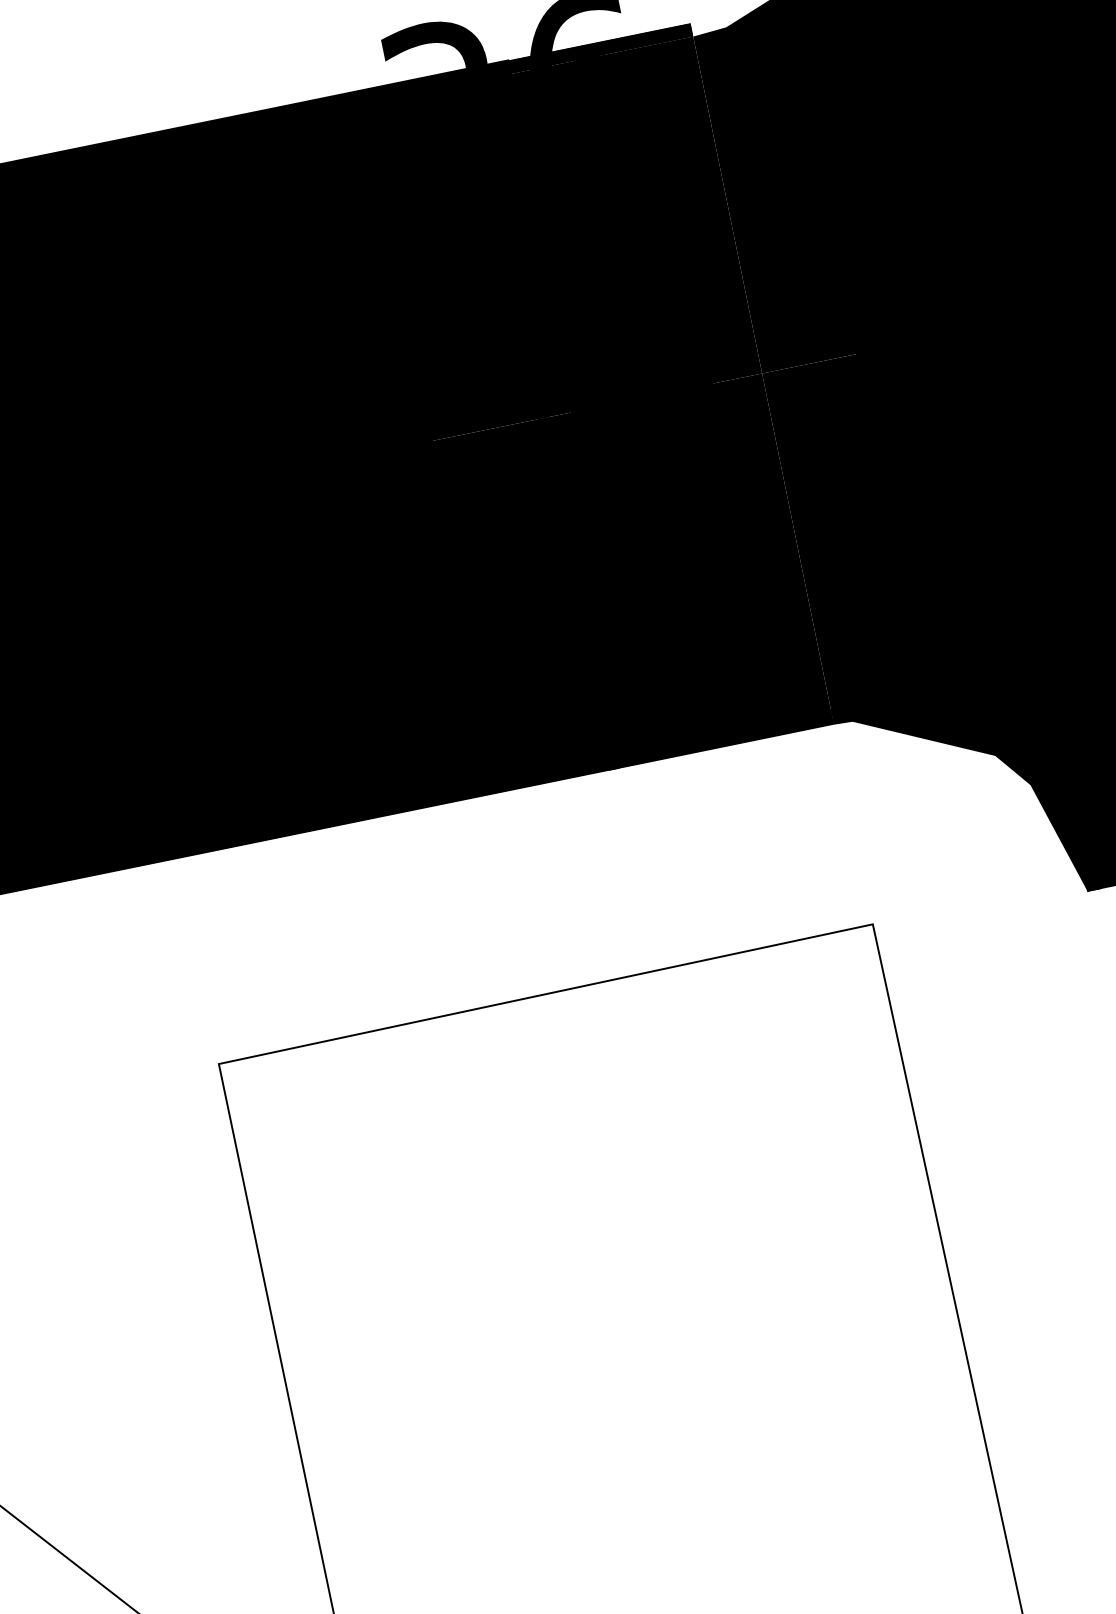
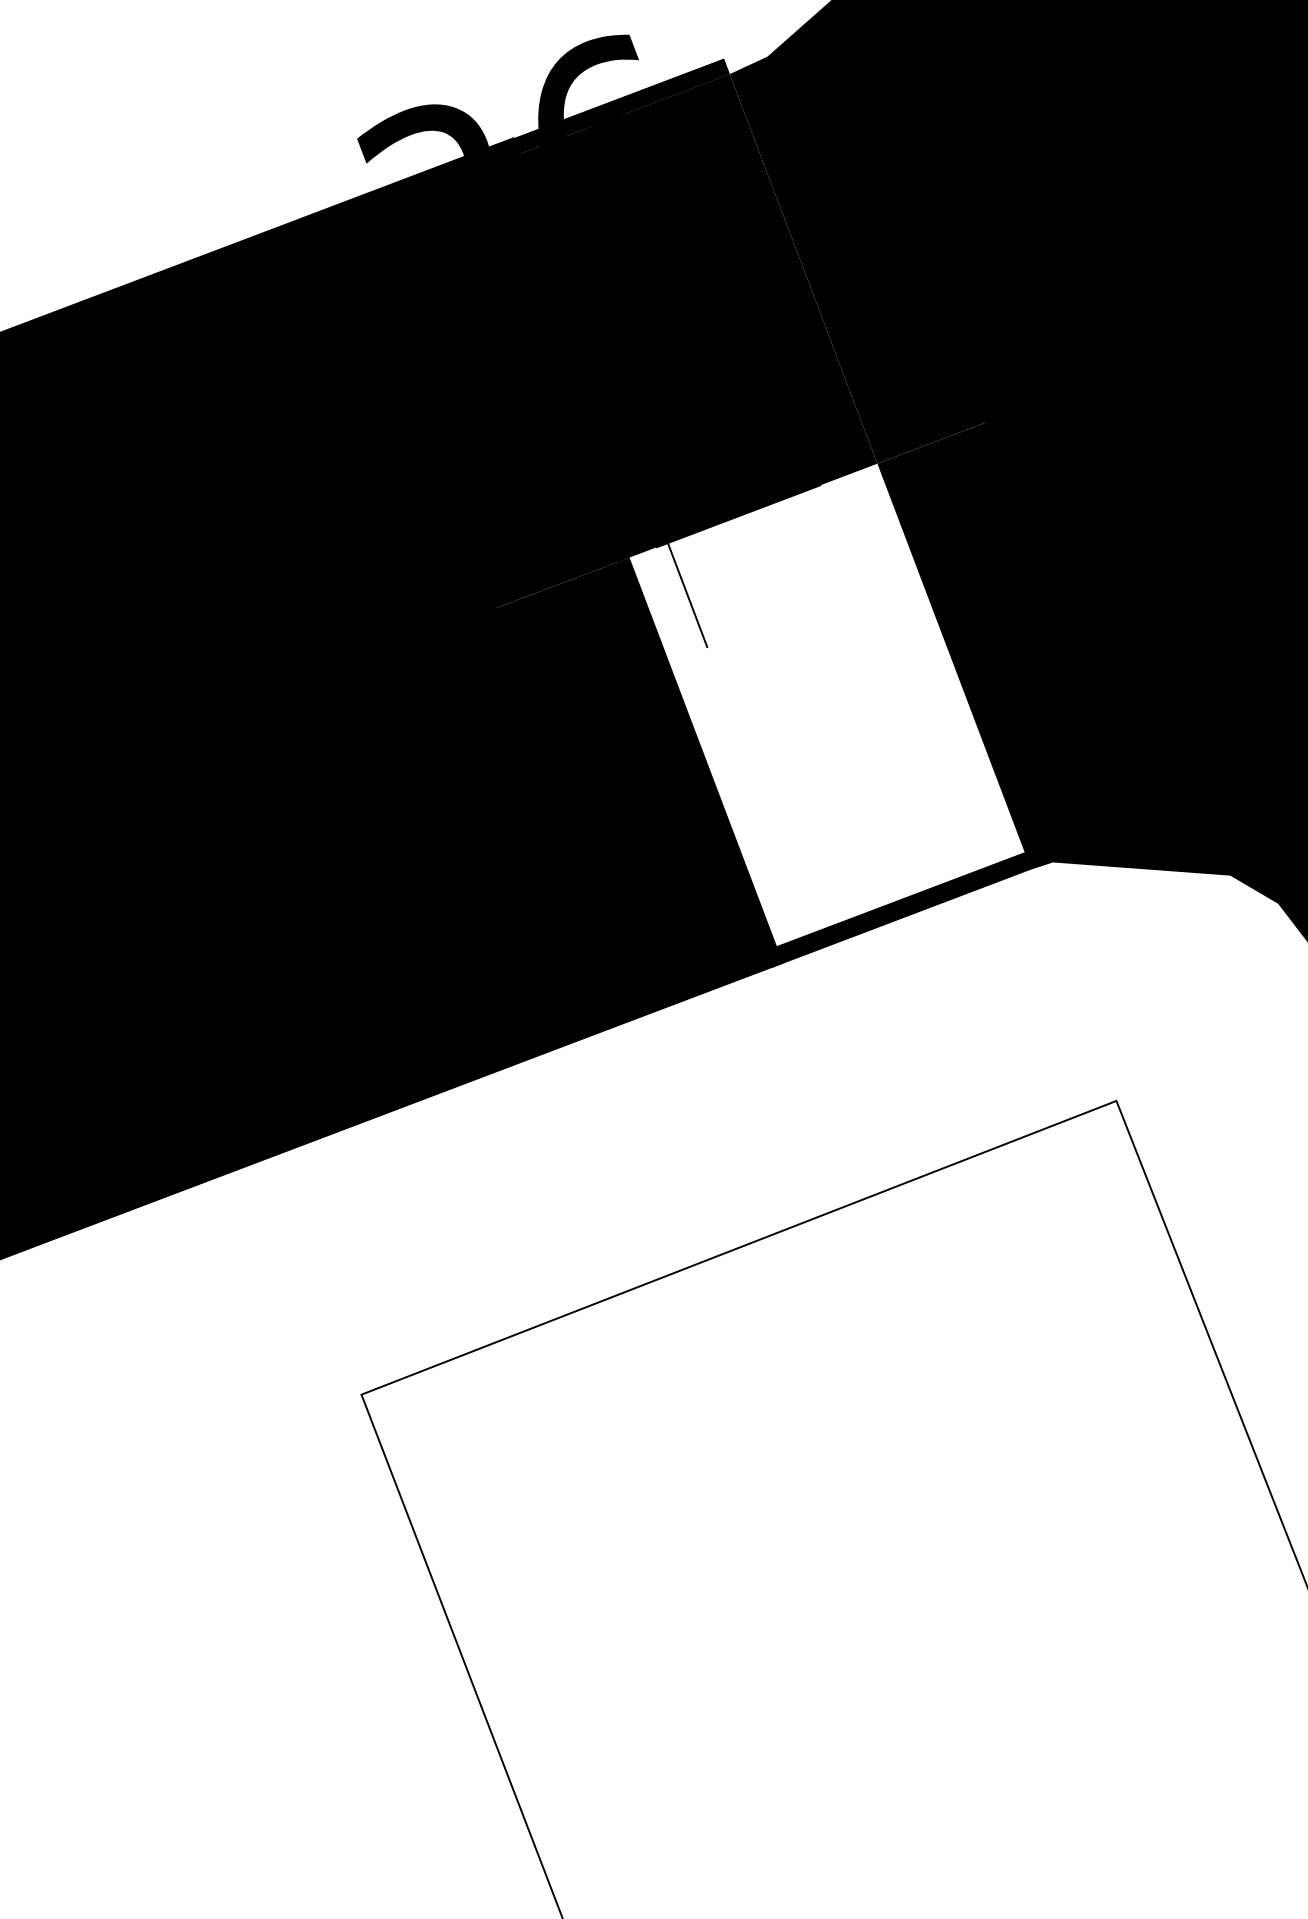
fill: (684, 564) -> (821, 707), removed

